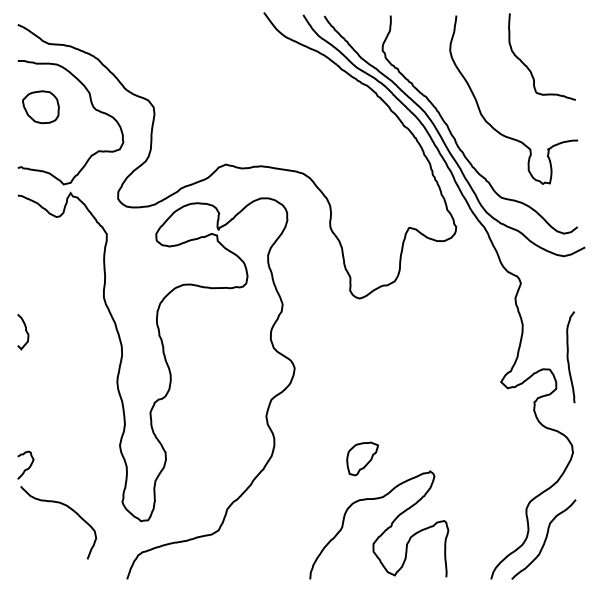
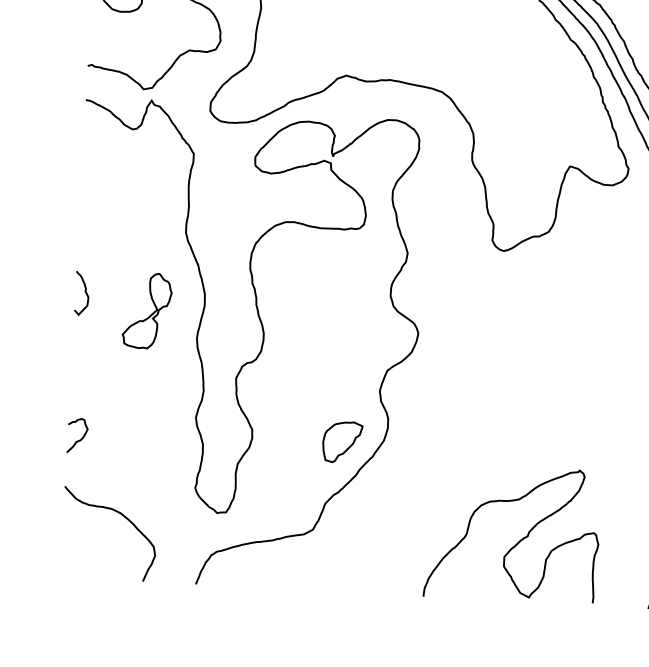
curve: (25, 331) -> (84, 293), moved
part: (75, 362) -> (146, 311), added
part: (362, 458) -> (342, 441), moved
curve: (68, 508) -> (122, 517), moved

